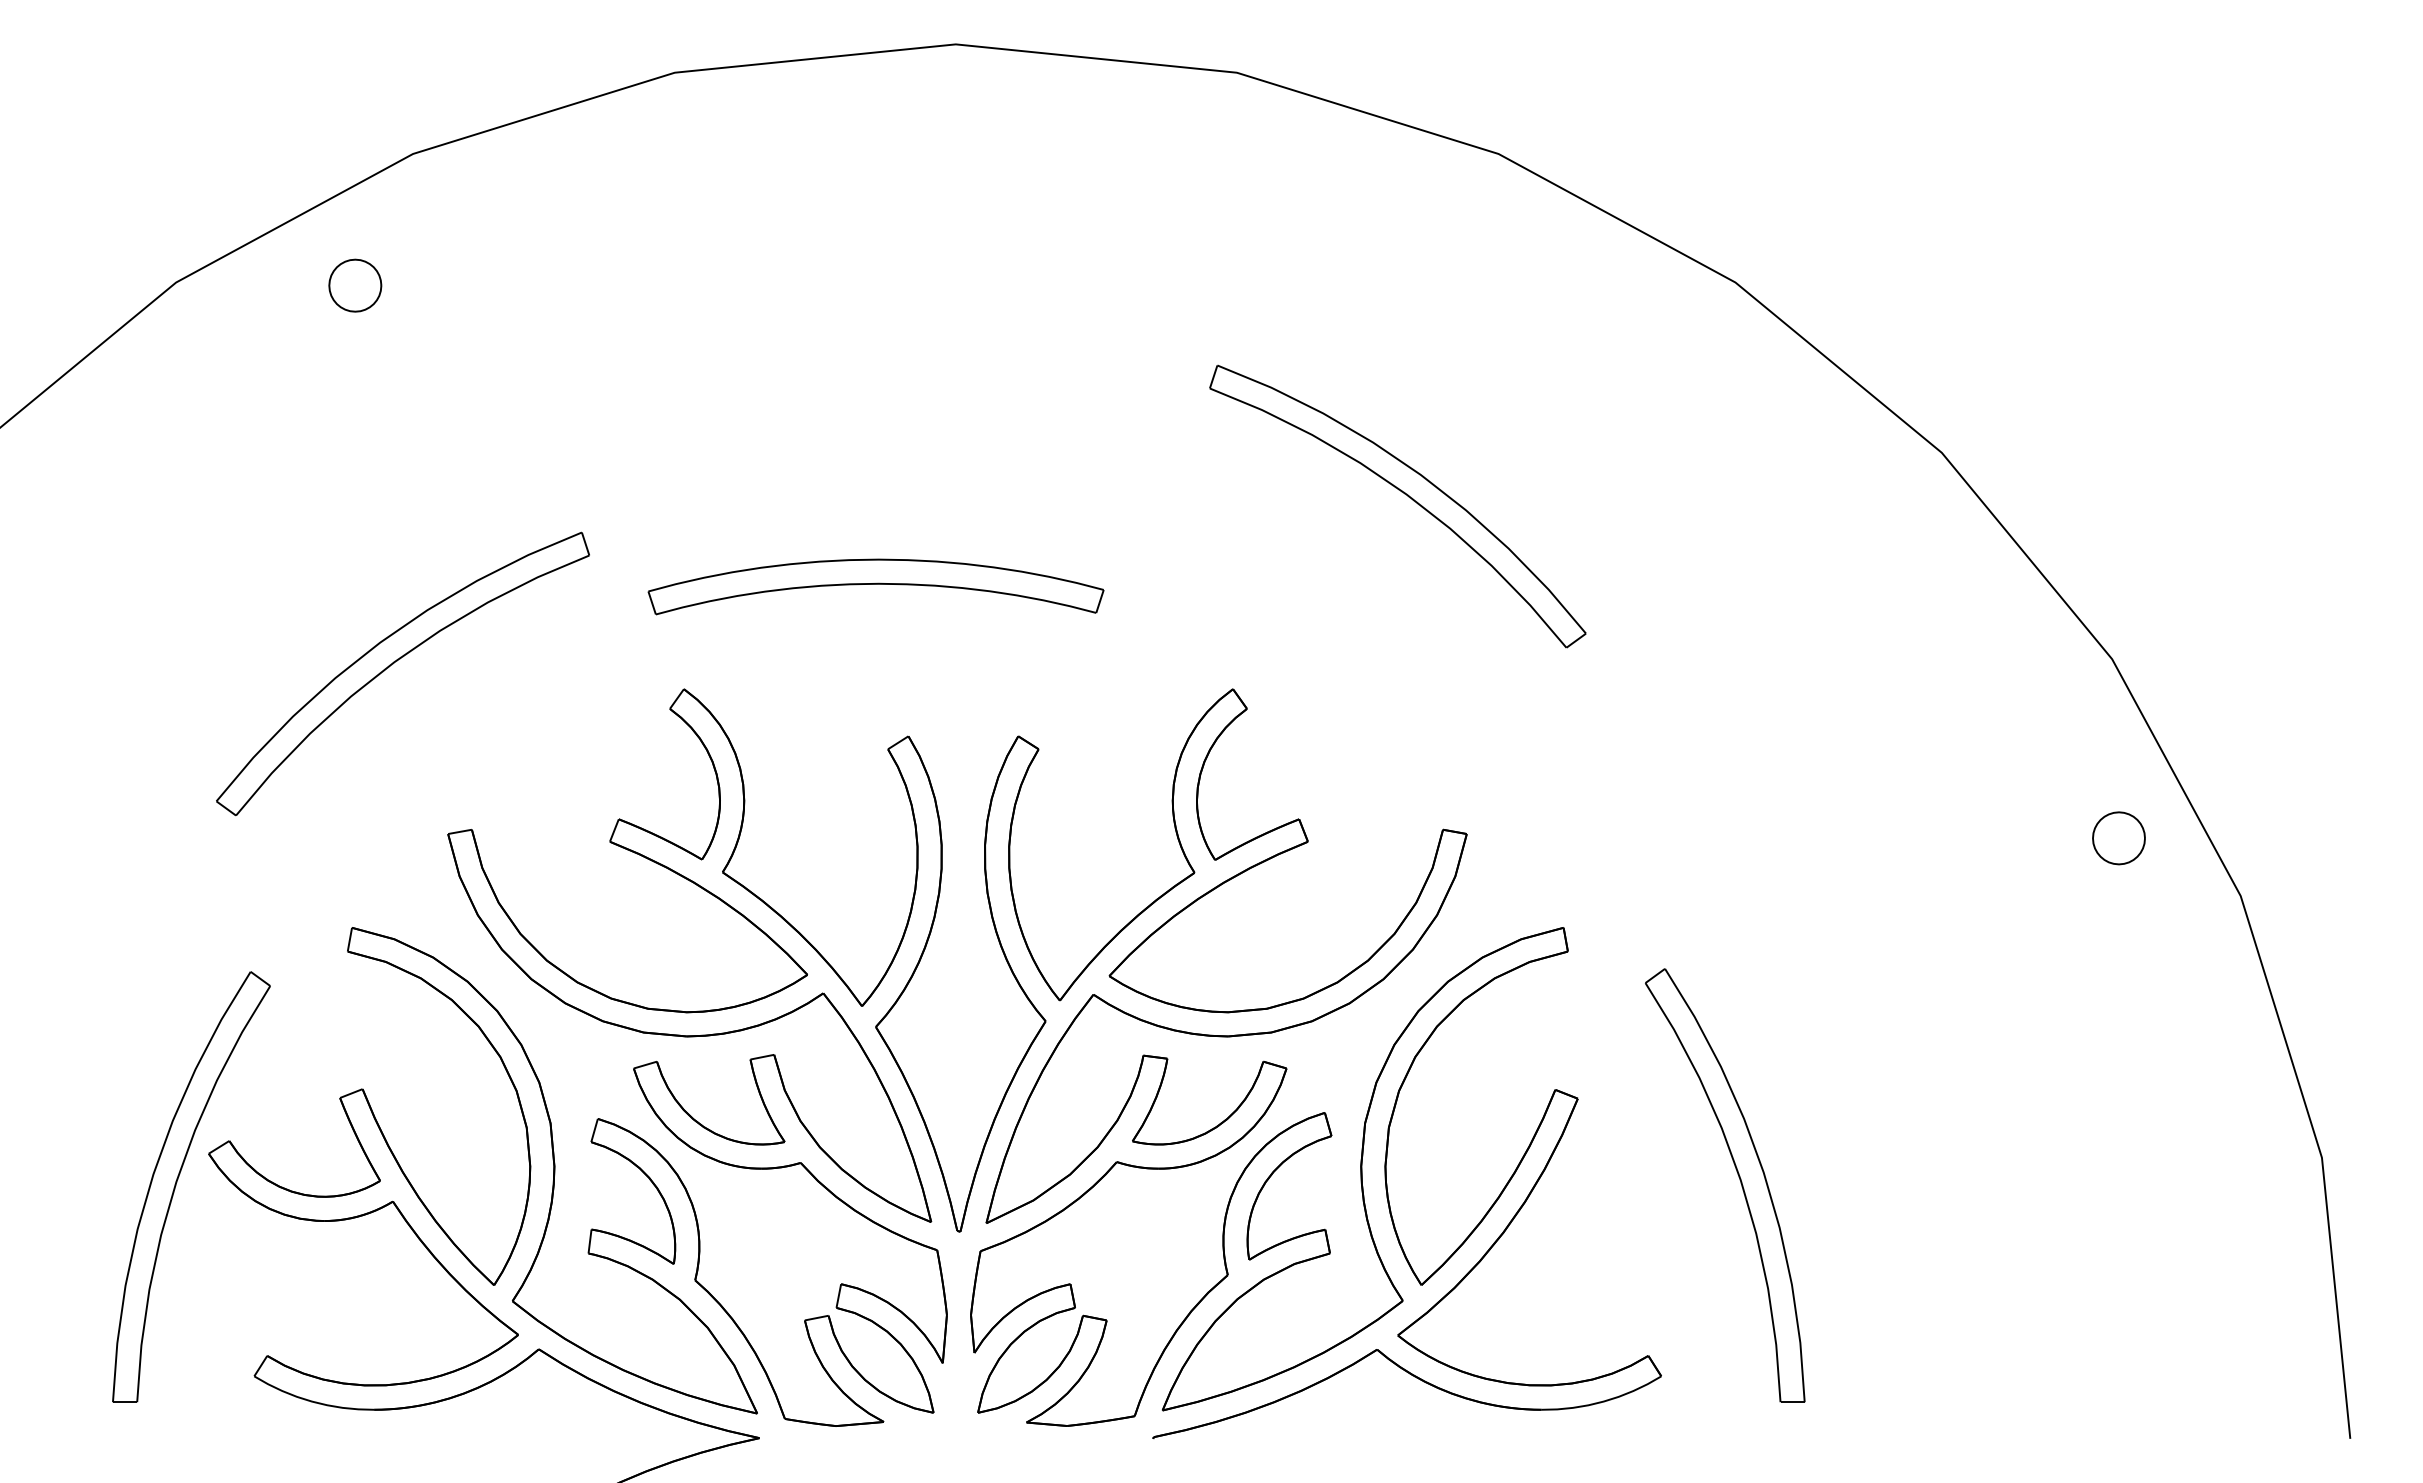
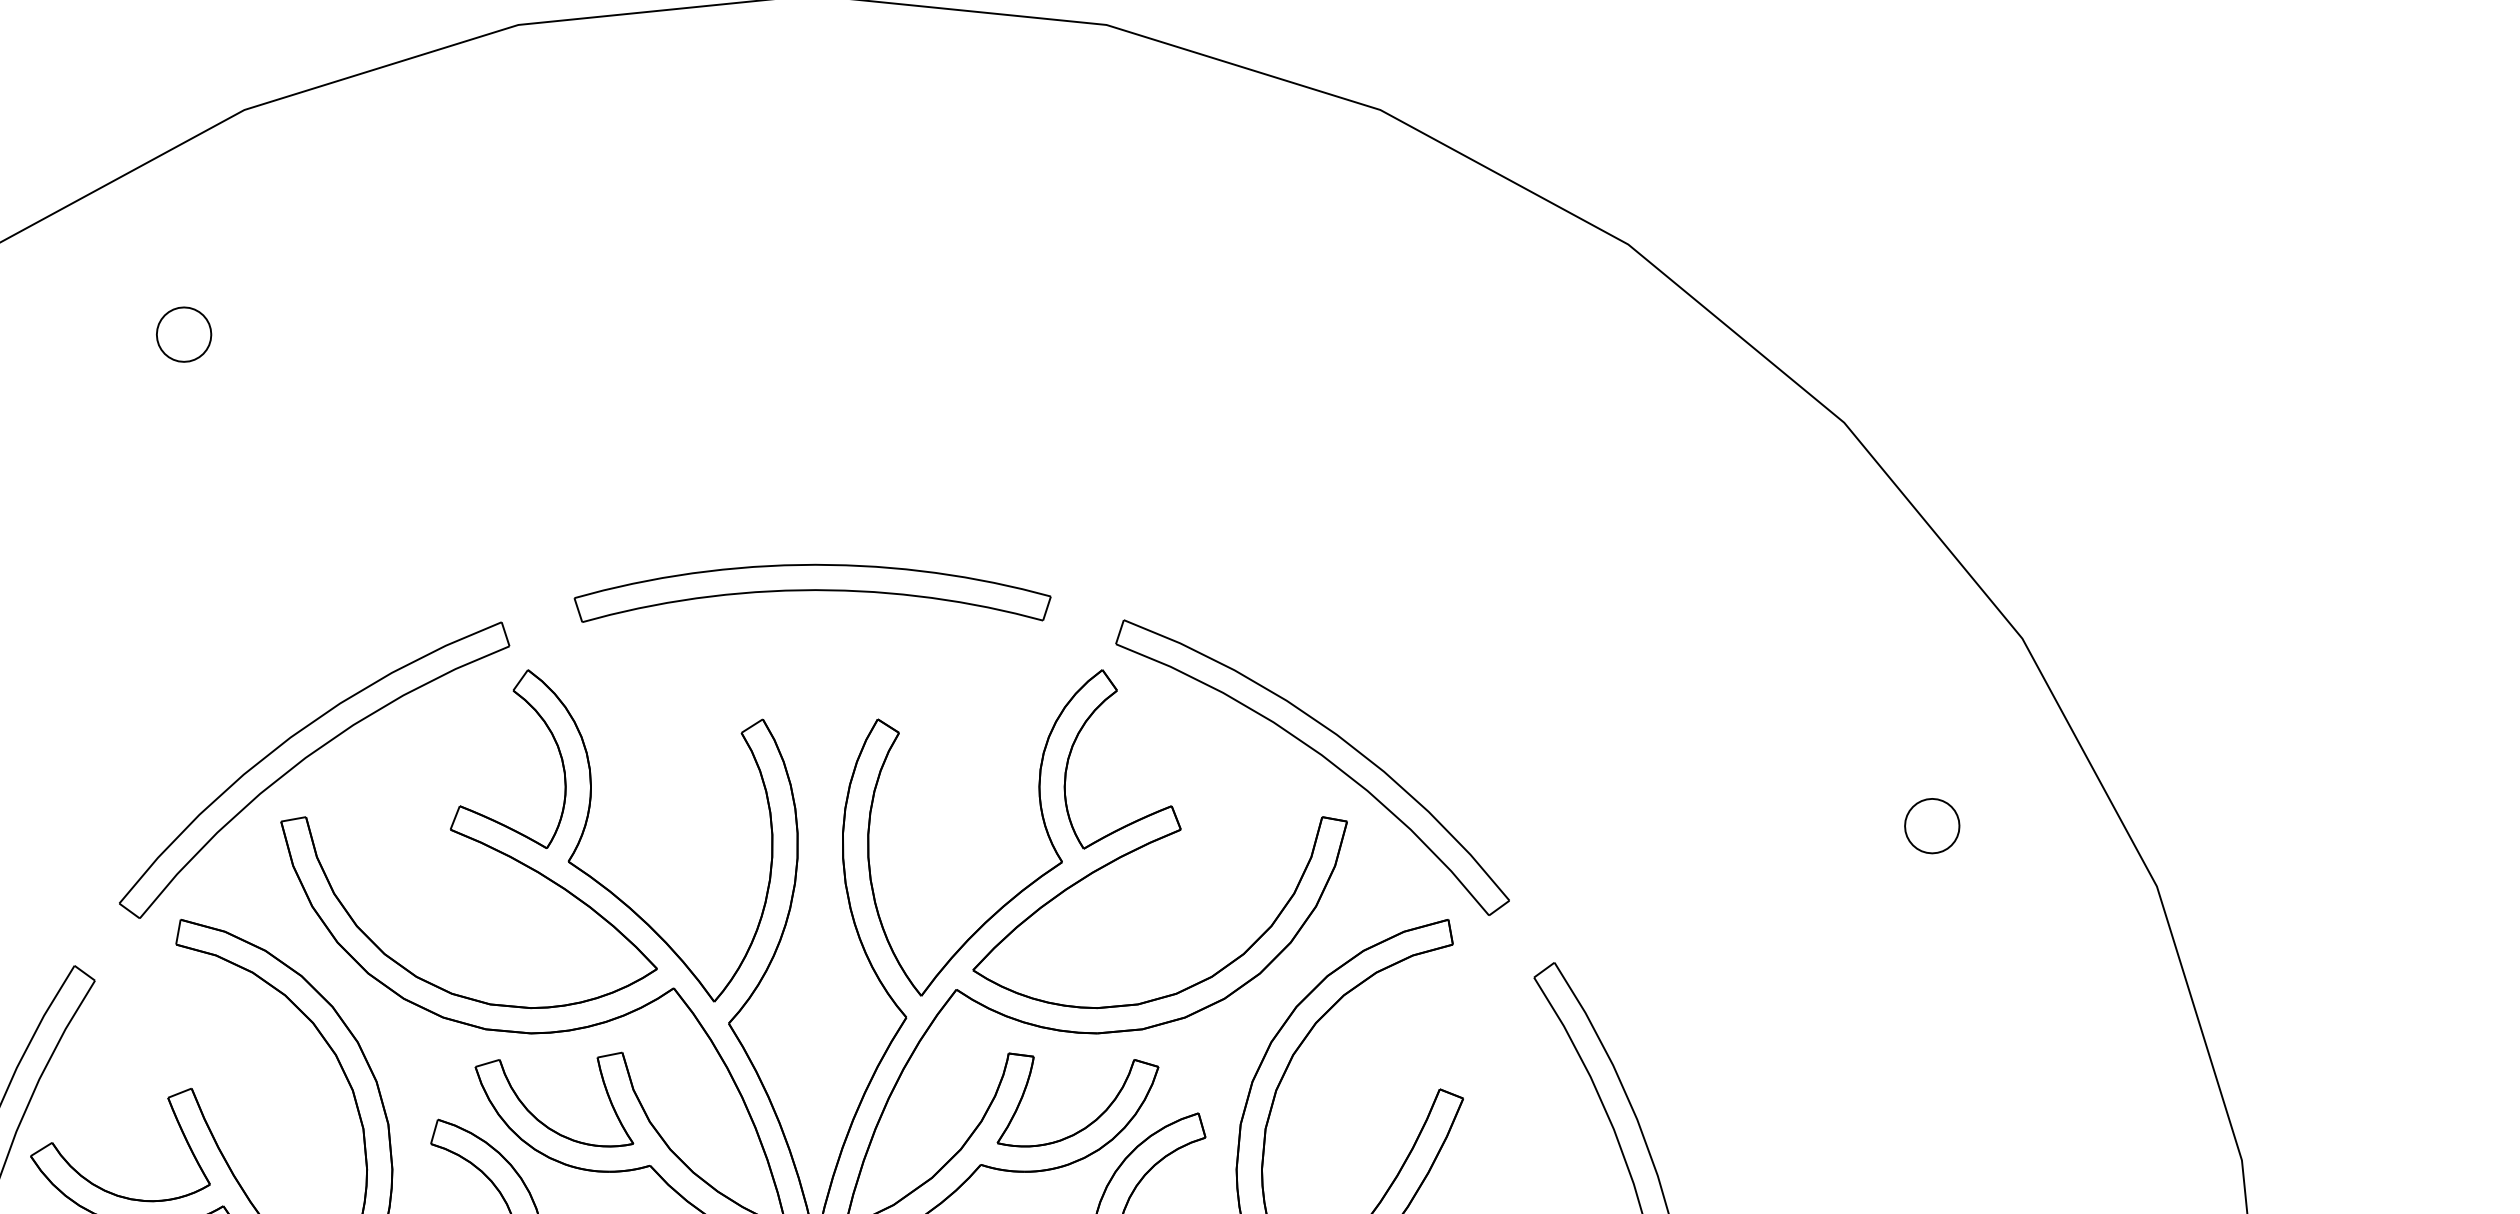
part: (355, 285) -> (184, 334), moved
part: (1404, 494) -> (1319, 755), moved
part: (875, 586) -> (812, 592), moved
part: (393, 664) -> (304, 760), moved
part: (2118, 838) -> (1931, 826), moved

